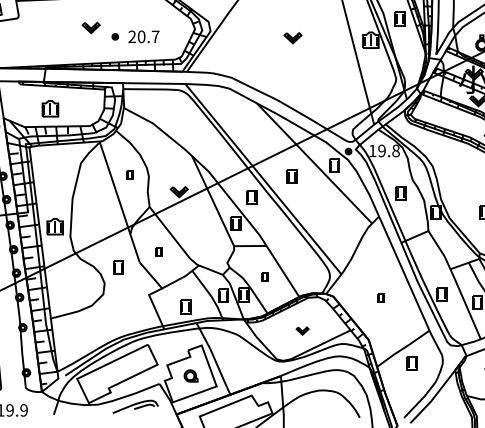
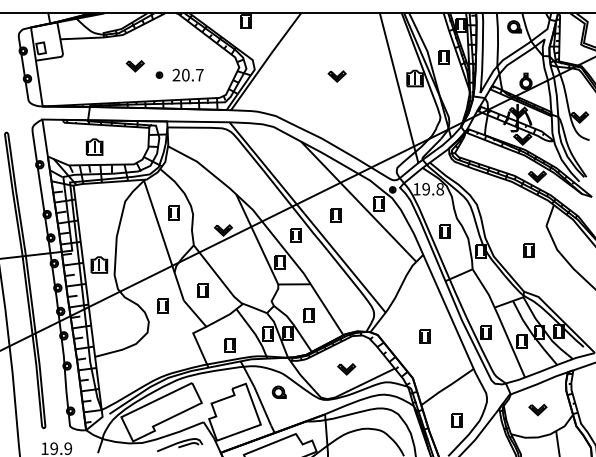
part: (129, 174) -> (173, 212), size x1.67
part: (158, 252) -> (202, 290), size x1.67
part: (264, 277) -> (308, 315), size x1.67
part: (380, 298) -> (424, 336), size x1.67
part: (302, 331) -> (346, 369), size x1.43
part: (412, 363) -> (456, 420), moved
part: (190, 375) -> (278, 391), moved

